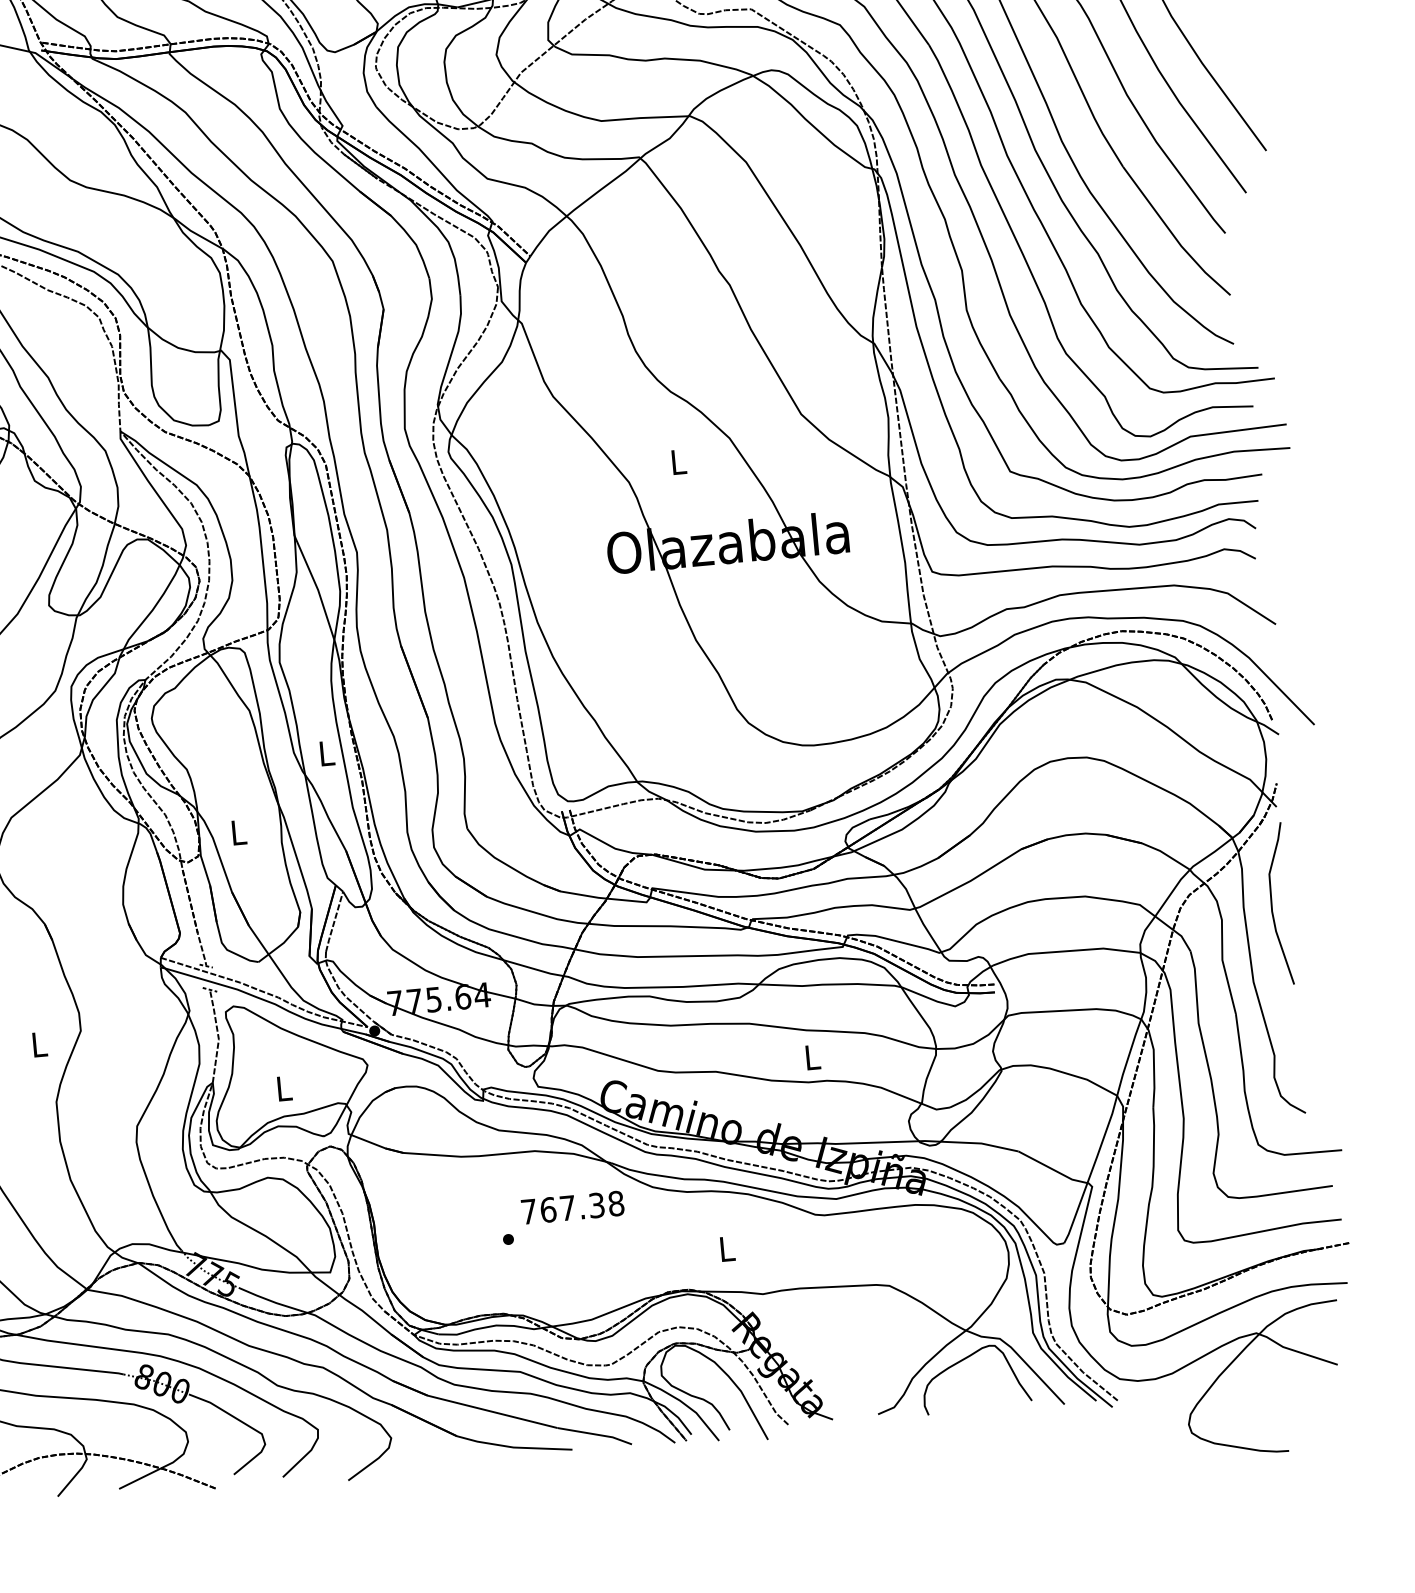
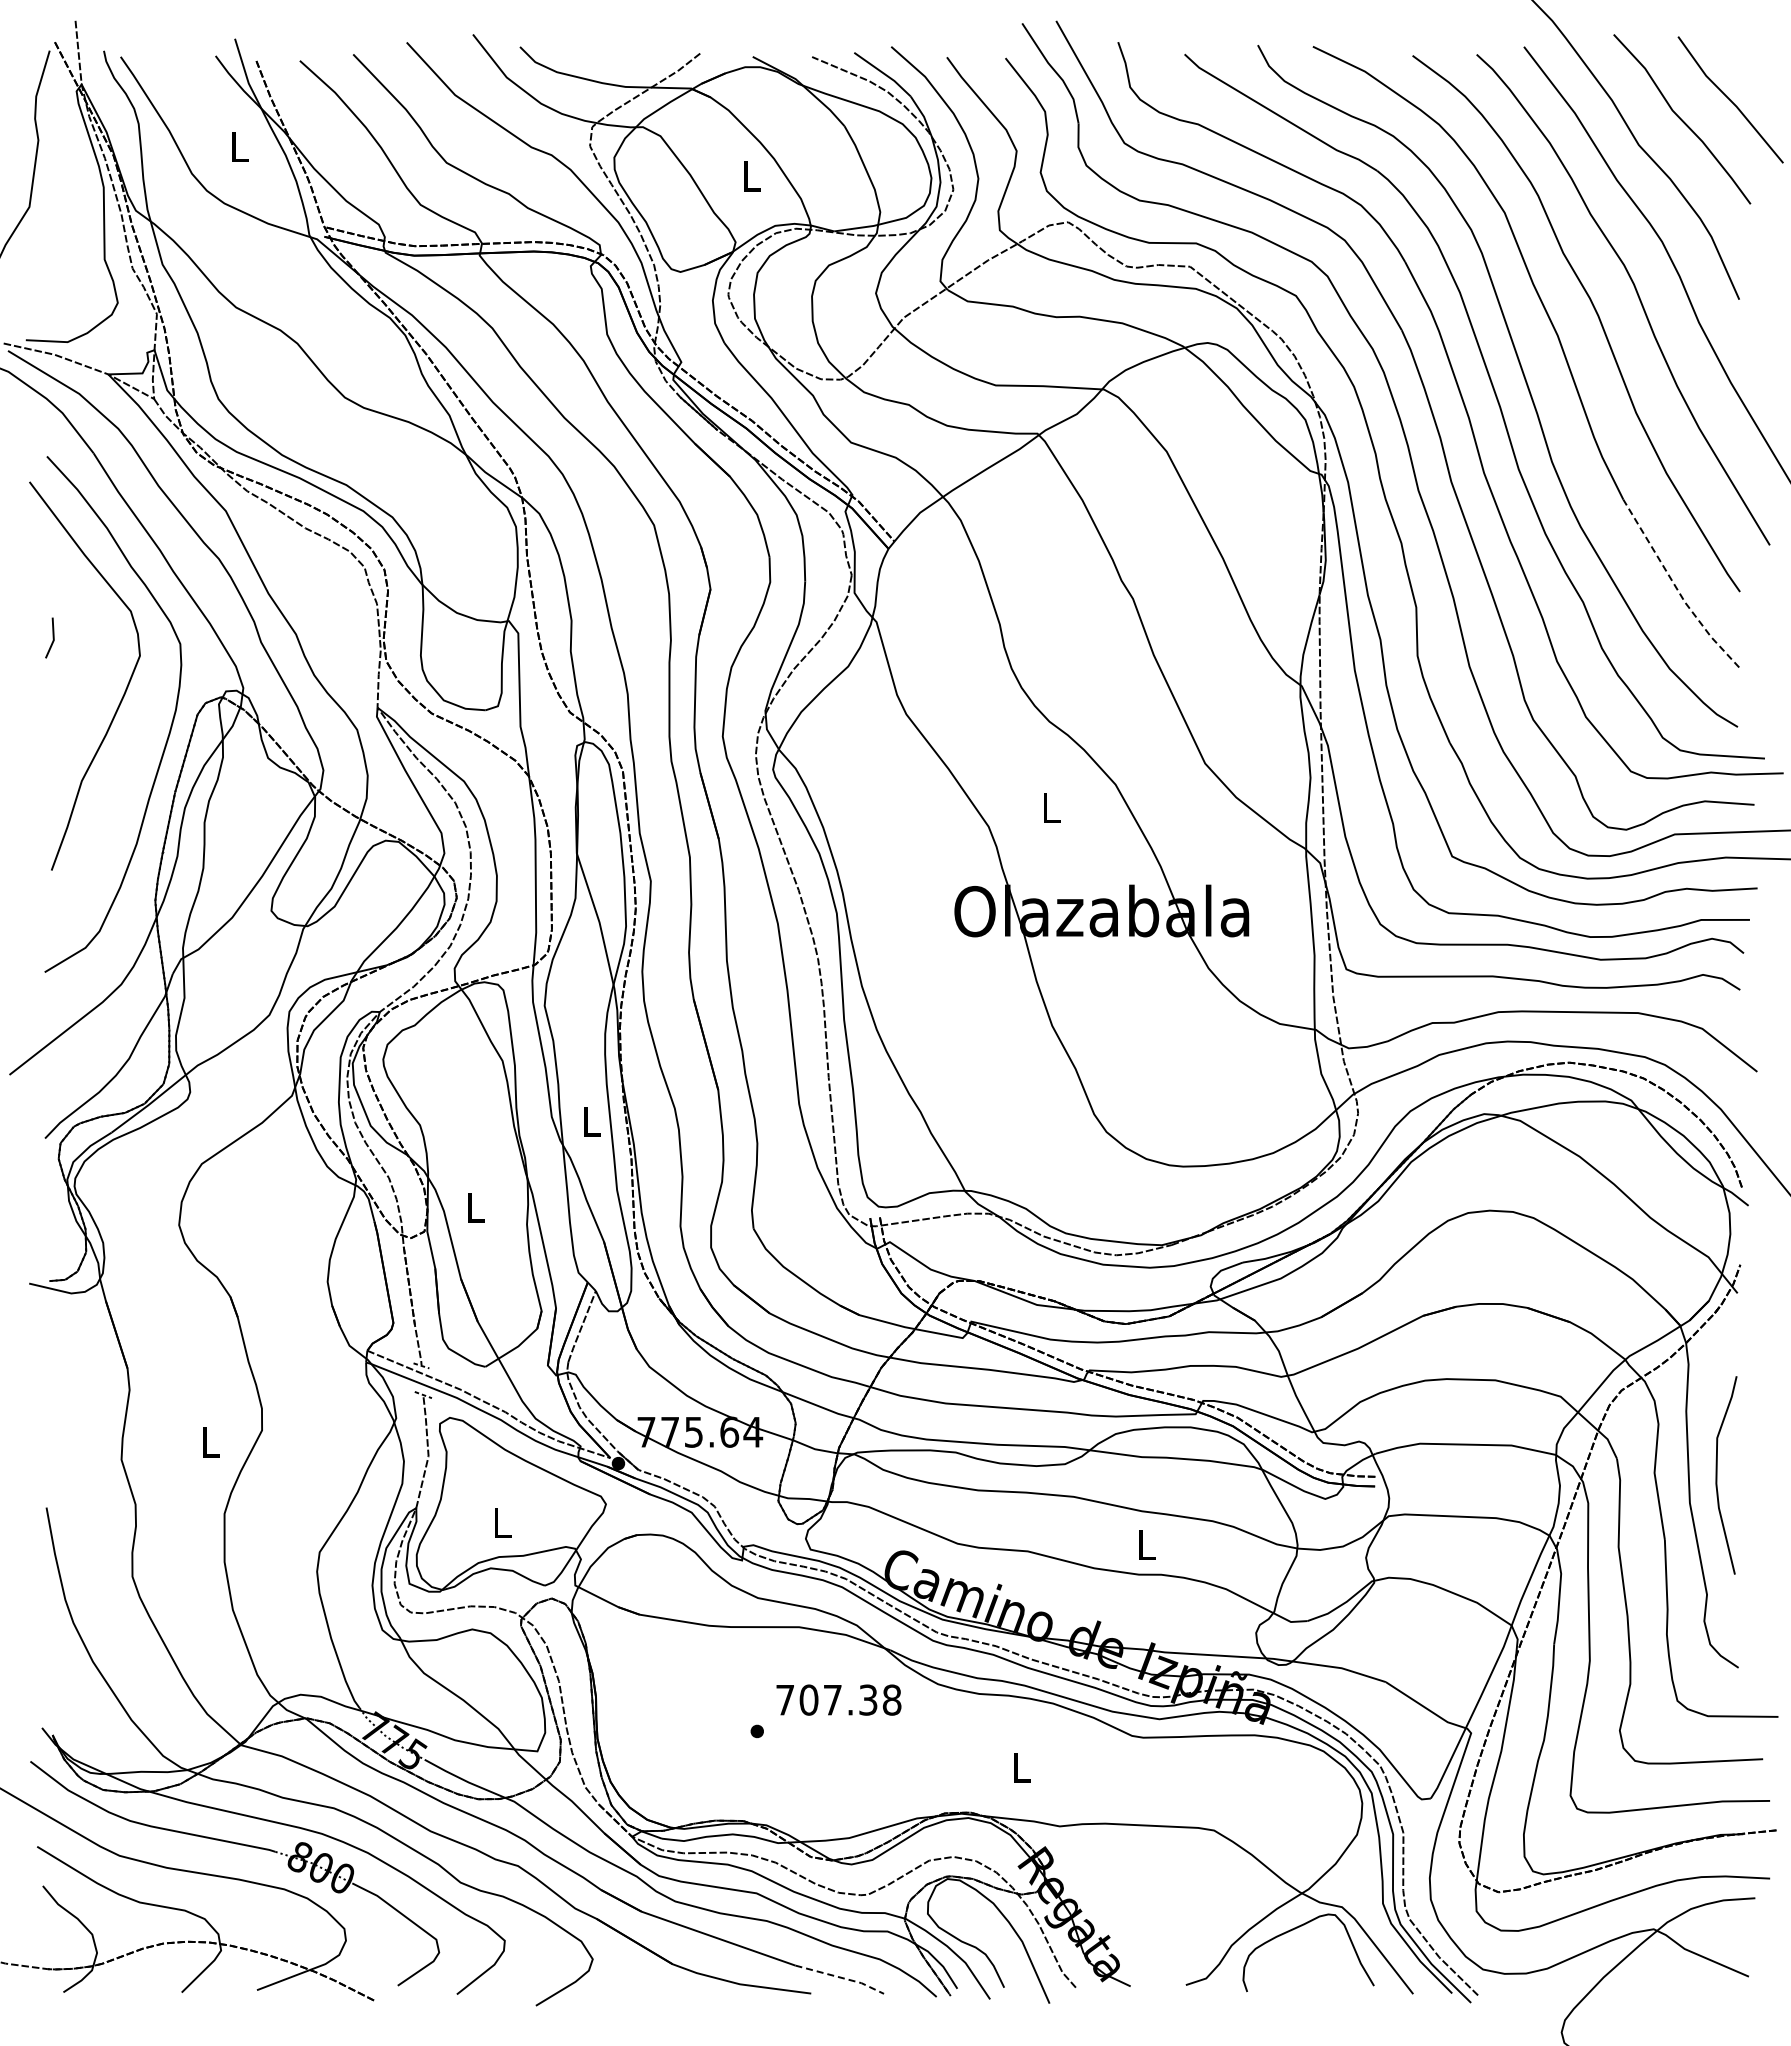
line: (1173, 235) -> (1676, 588), solid -> dashed
curve: (1272, 904) -> (1717, 1475), moved
text: (547, 1209) -> (808, 1699), 767.38 -> 707.38
line: (595, 1434) -> (841, 1977), solid -> dashed

